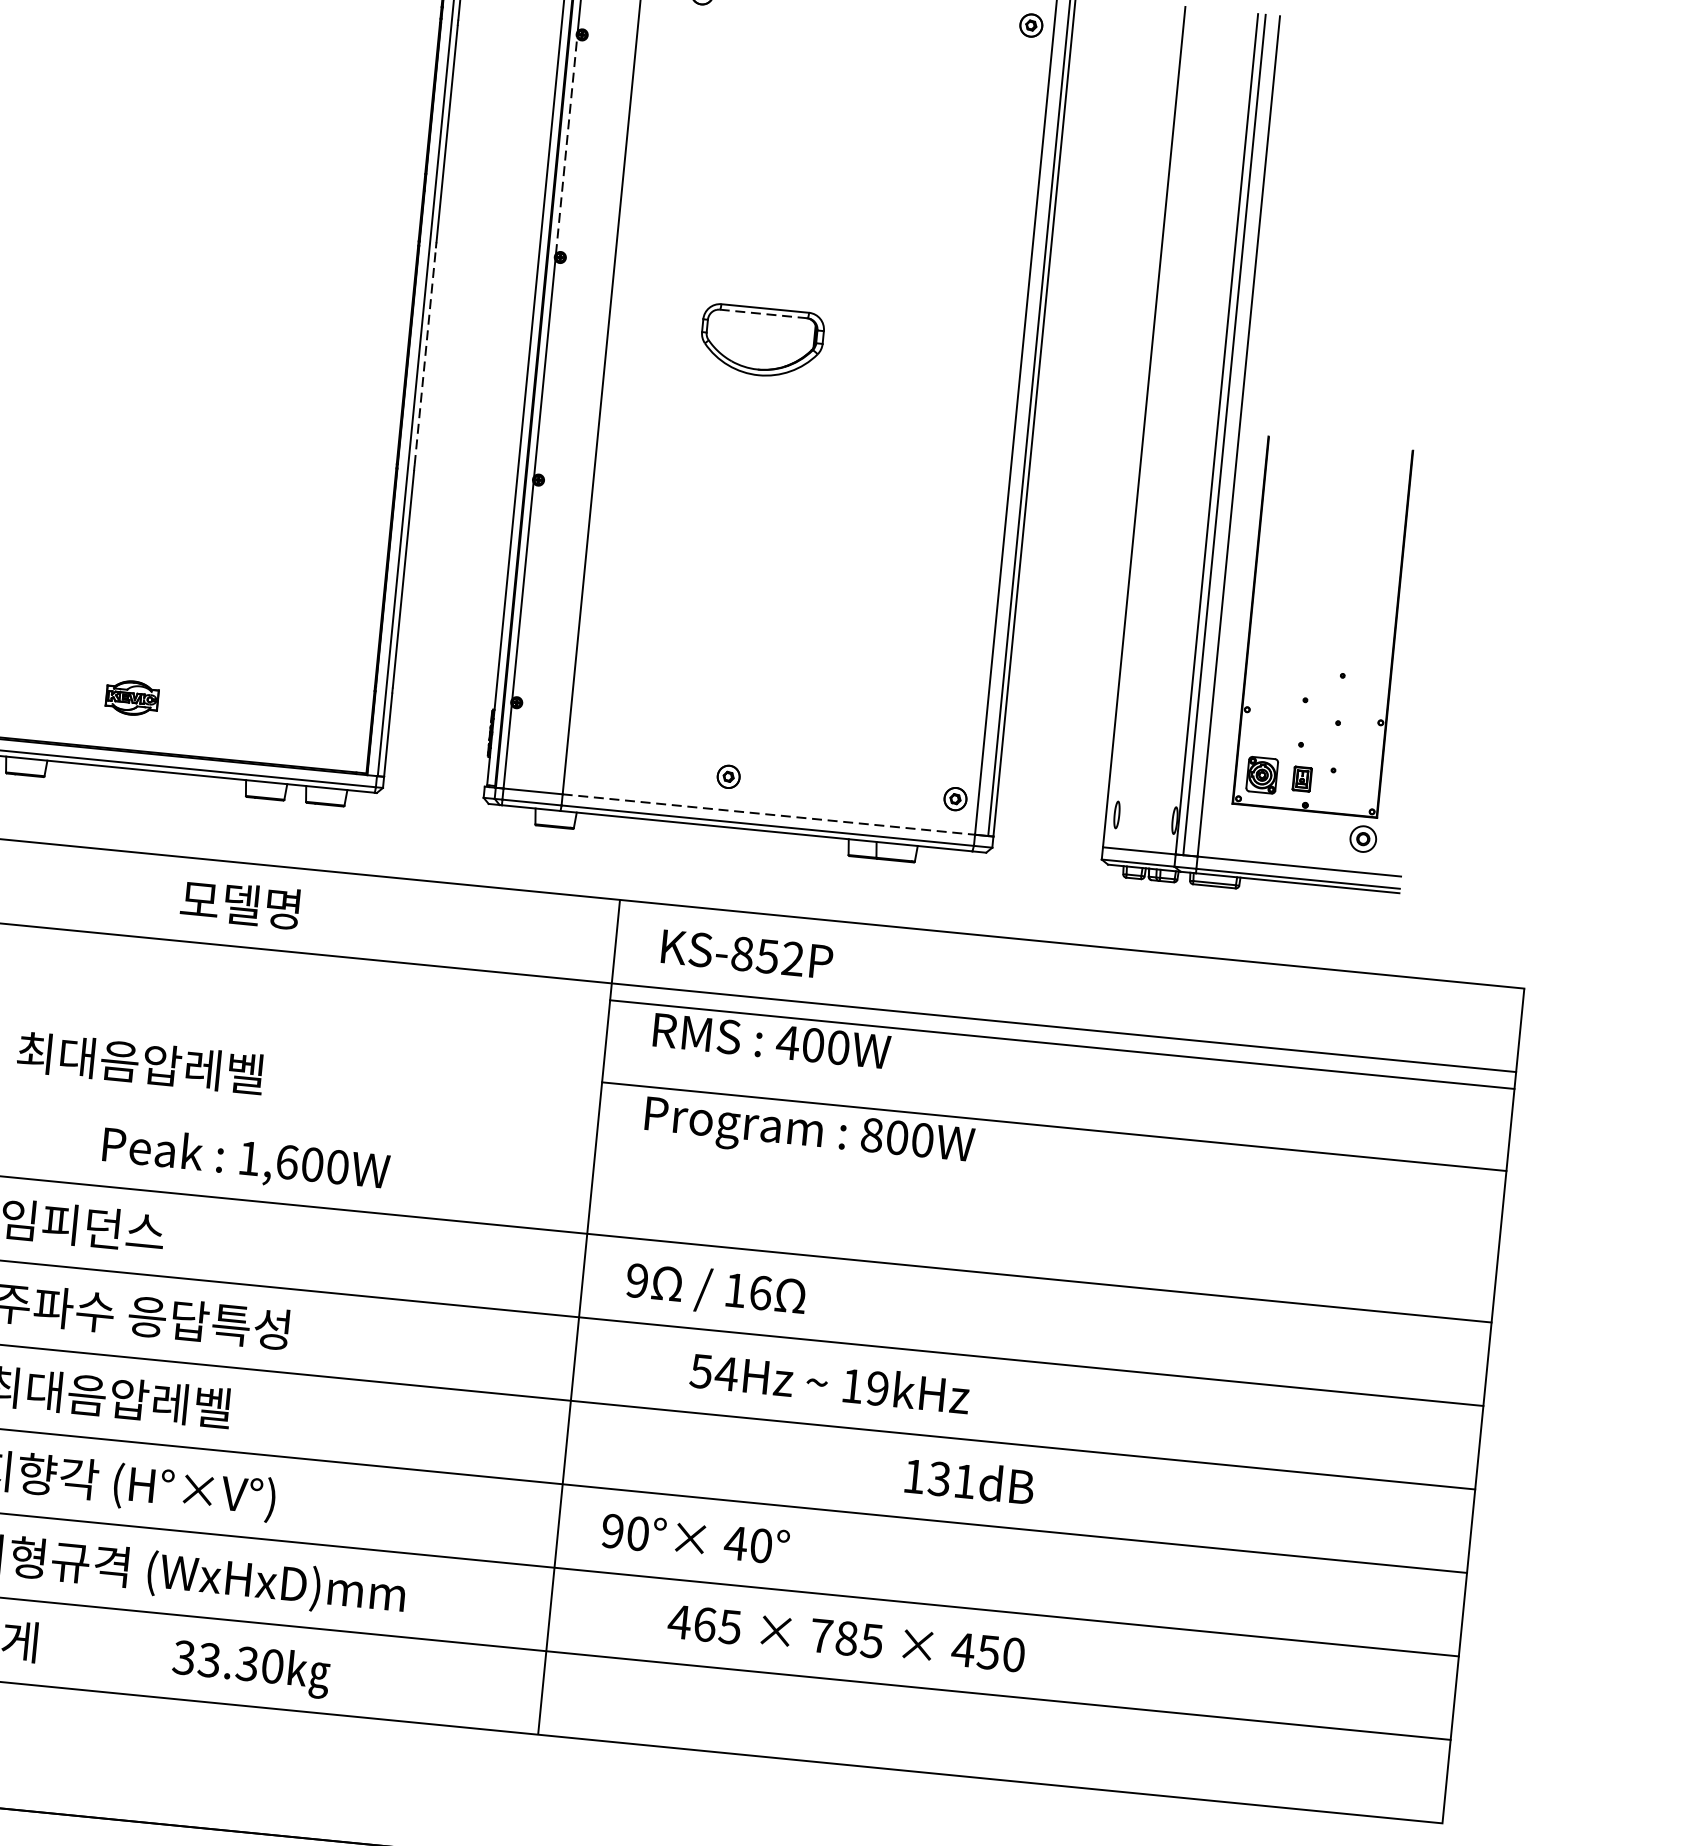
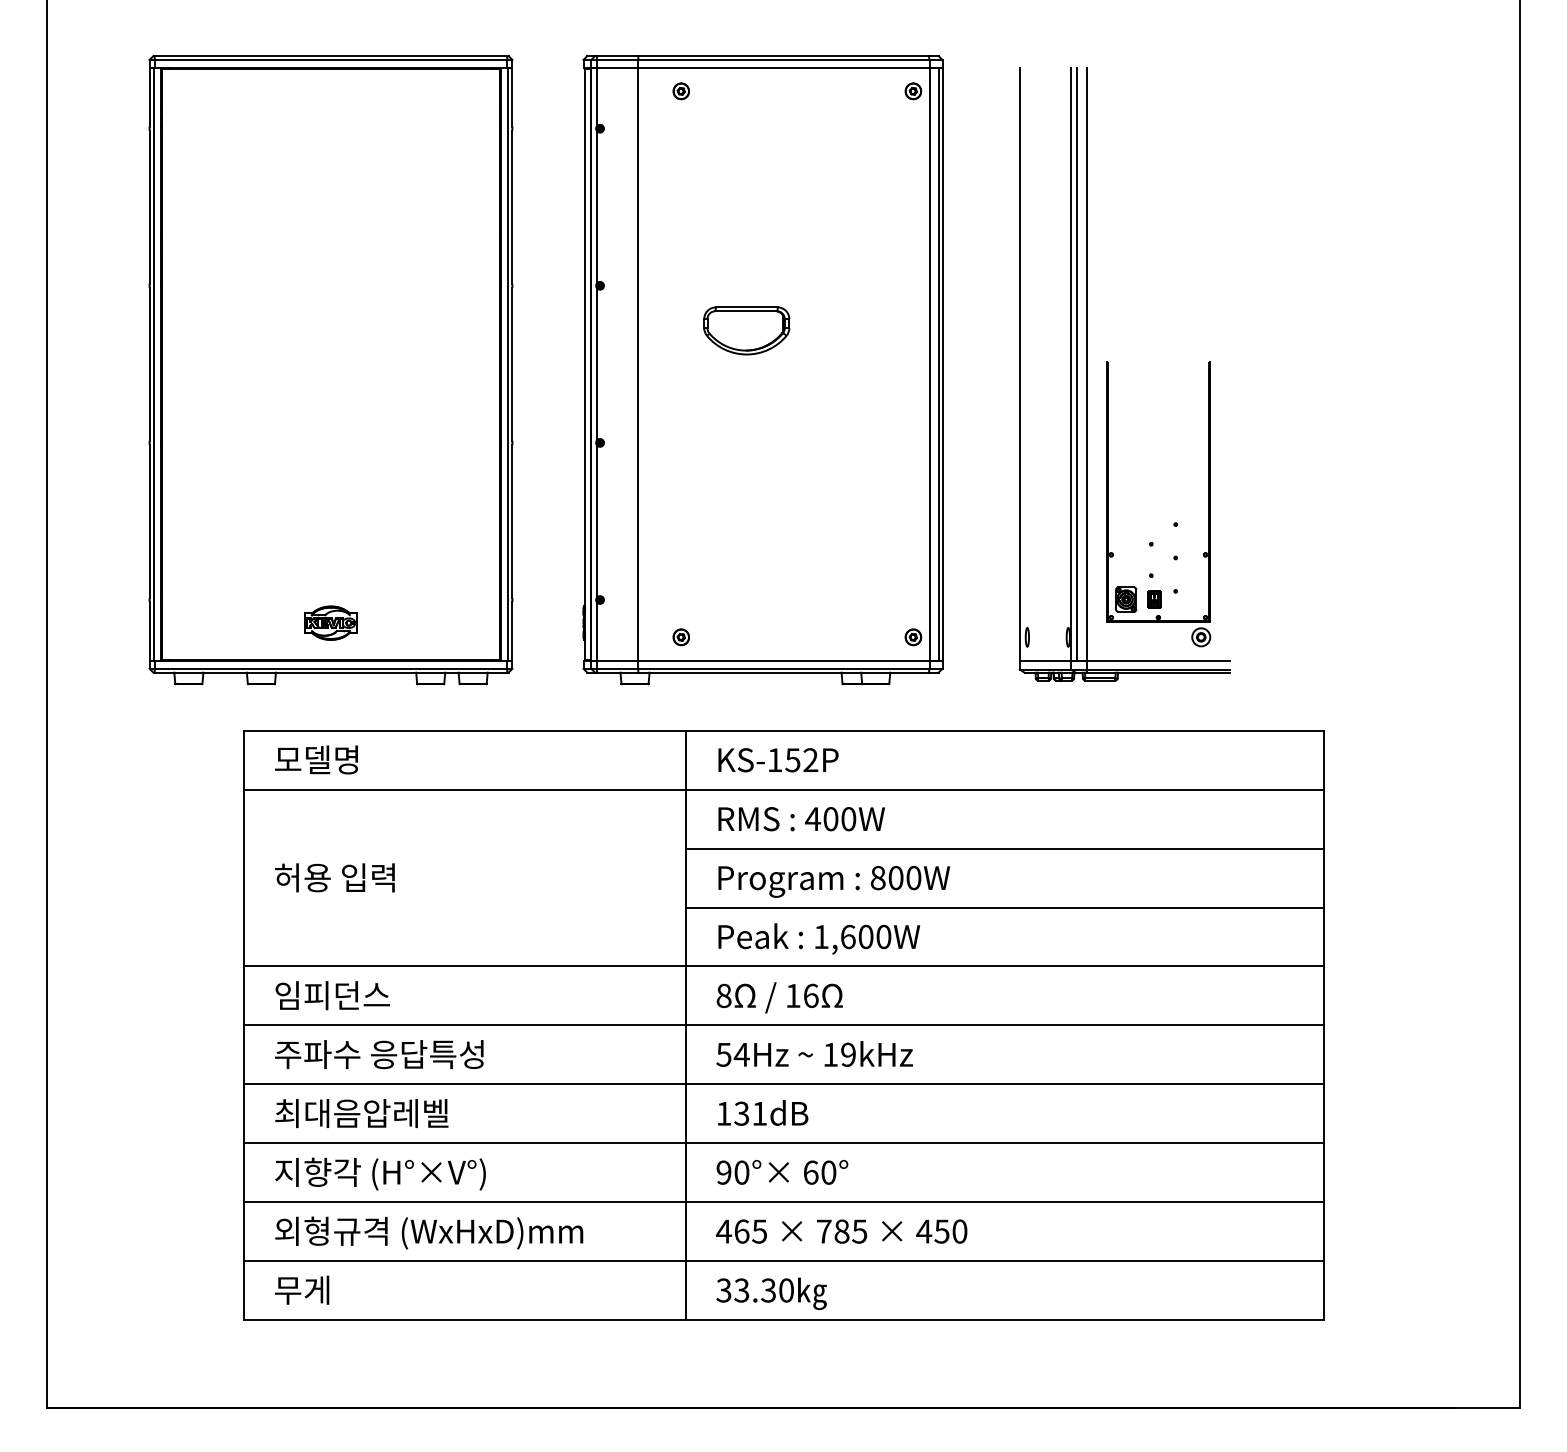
line: (566, 144) -> (596, 206), dashed -> solid
line: (764, 314) -> (746, 311), dashed -> solid
line: (425, 355) -> (512, 363), dashed -> solid
part: (131, 697) -> (330, 622), size x1.43
part: (727, 776) -> (680, 637), moved
line: (769, 814) -> (784, 660), dashed -> solid
text: (240, 903) -> (316, 759), moved
text: (741, 954) -> (774, 760), KS-852P -> KS-152P
line: (1061, 1044) -> (1004, 848), moved
text: (140, 1062) -> (361, 877), 최대음압레벨 -> 허용 입력
line: (1053, 1126) -> (1004, 907), moved
text: (246, 1160) -> (819, 938), moved
text: (636, 1280) -> (723, 995), 9 -> 8
text: (829, 1382) -> (814, 1053), moved
text: (970, 1480) -> (763, 1112), moved
text: (735, 1543) -> (810, 1172), 40° -> 60°
text: (846, 1638) -> (841, 1231), moved
text: (250, 1668) -> (771, 1293), moved

